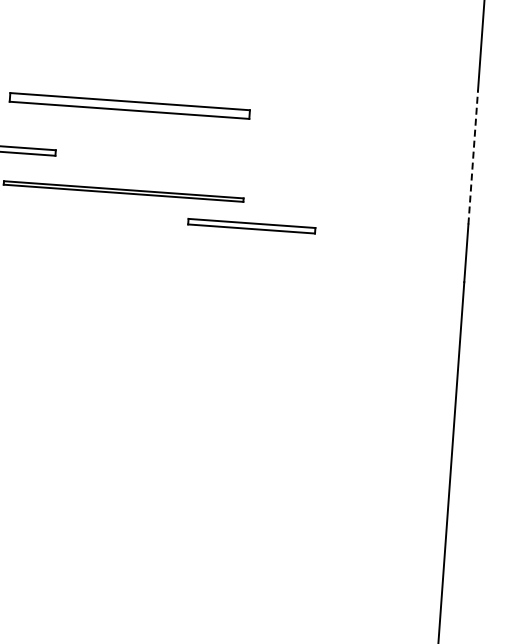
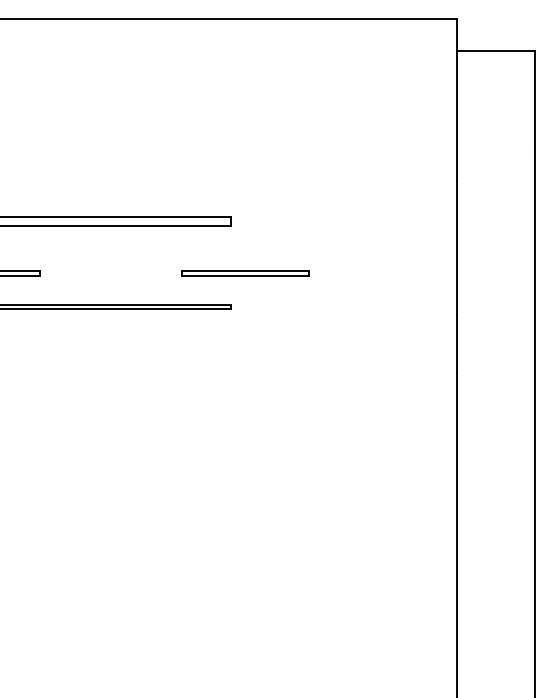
line: (473, 156) -> (457, 247), dashed -> solid
part: (252, 226) -> (245, 273), moved

